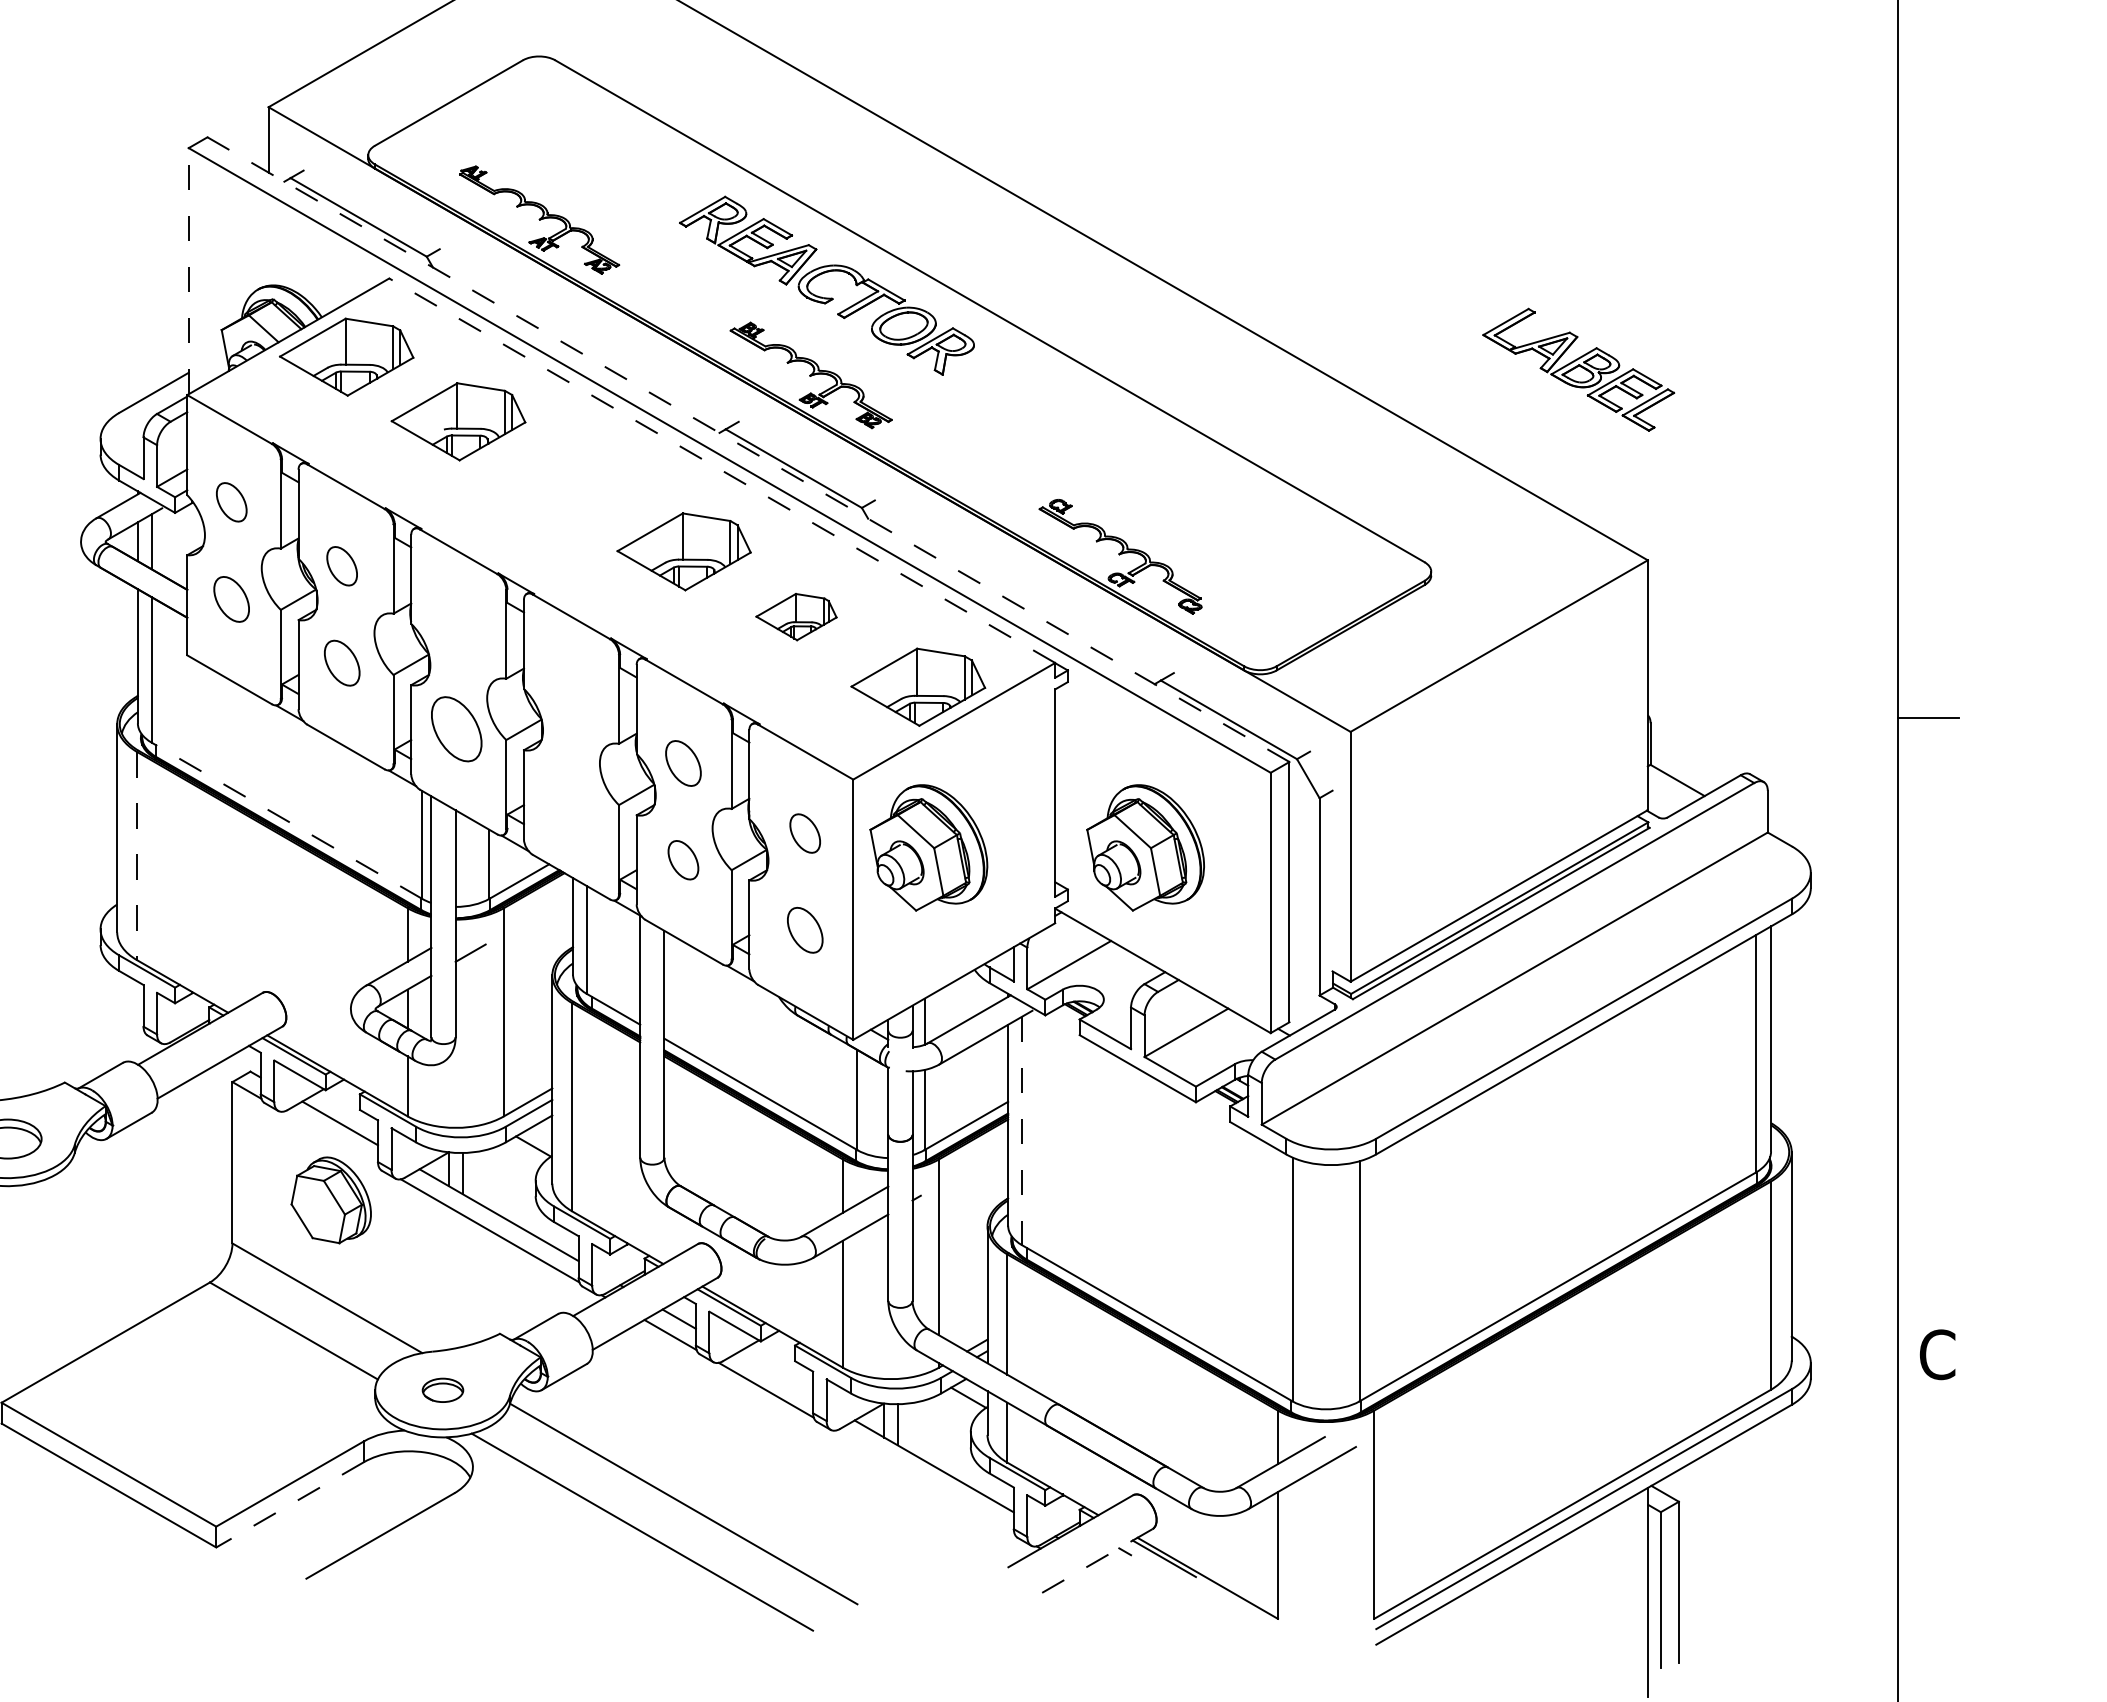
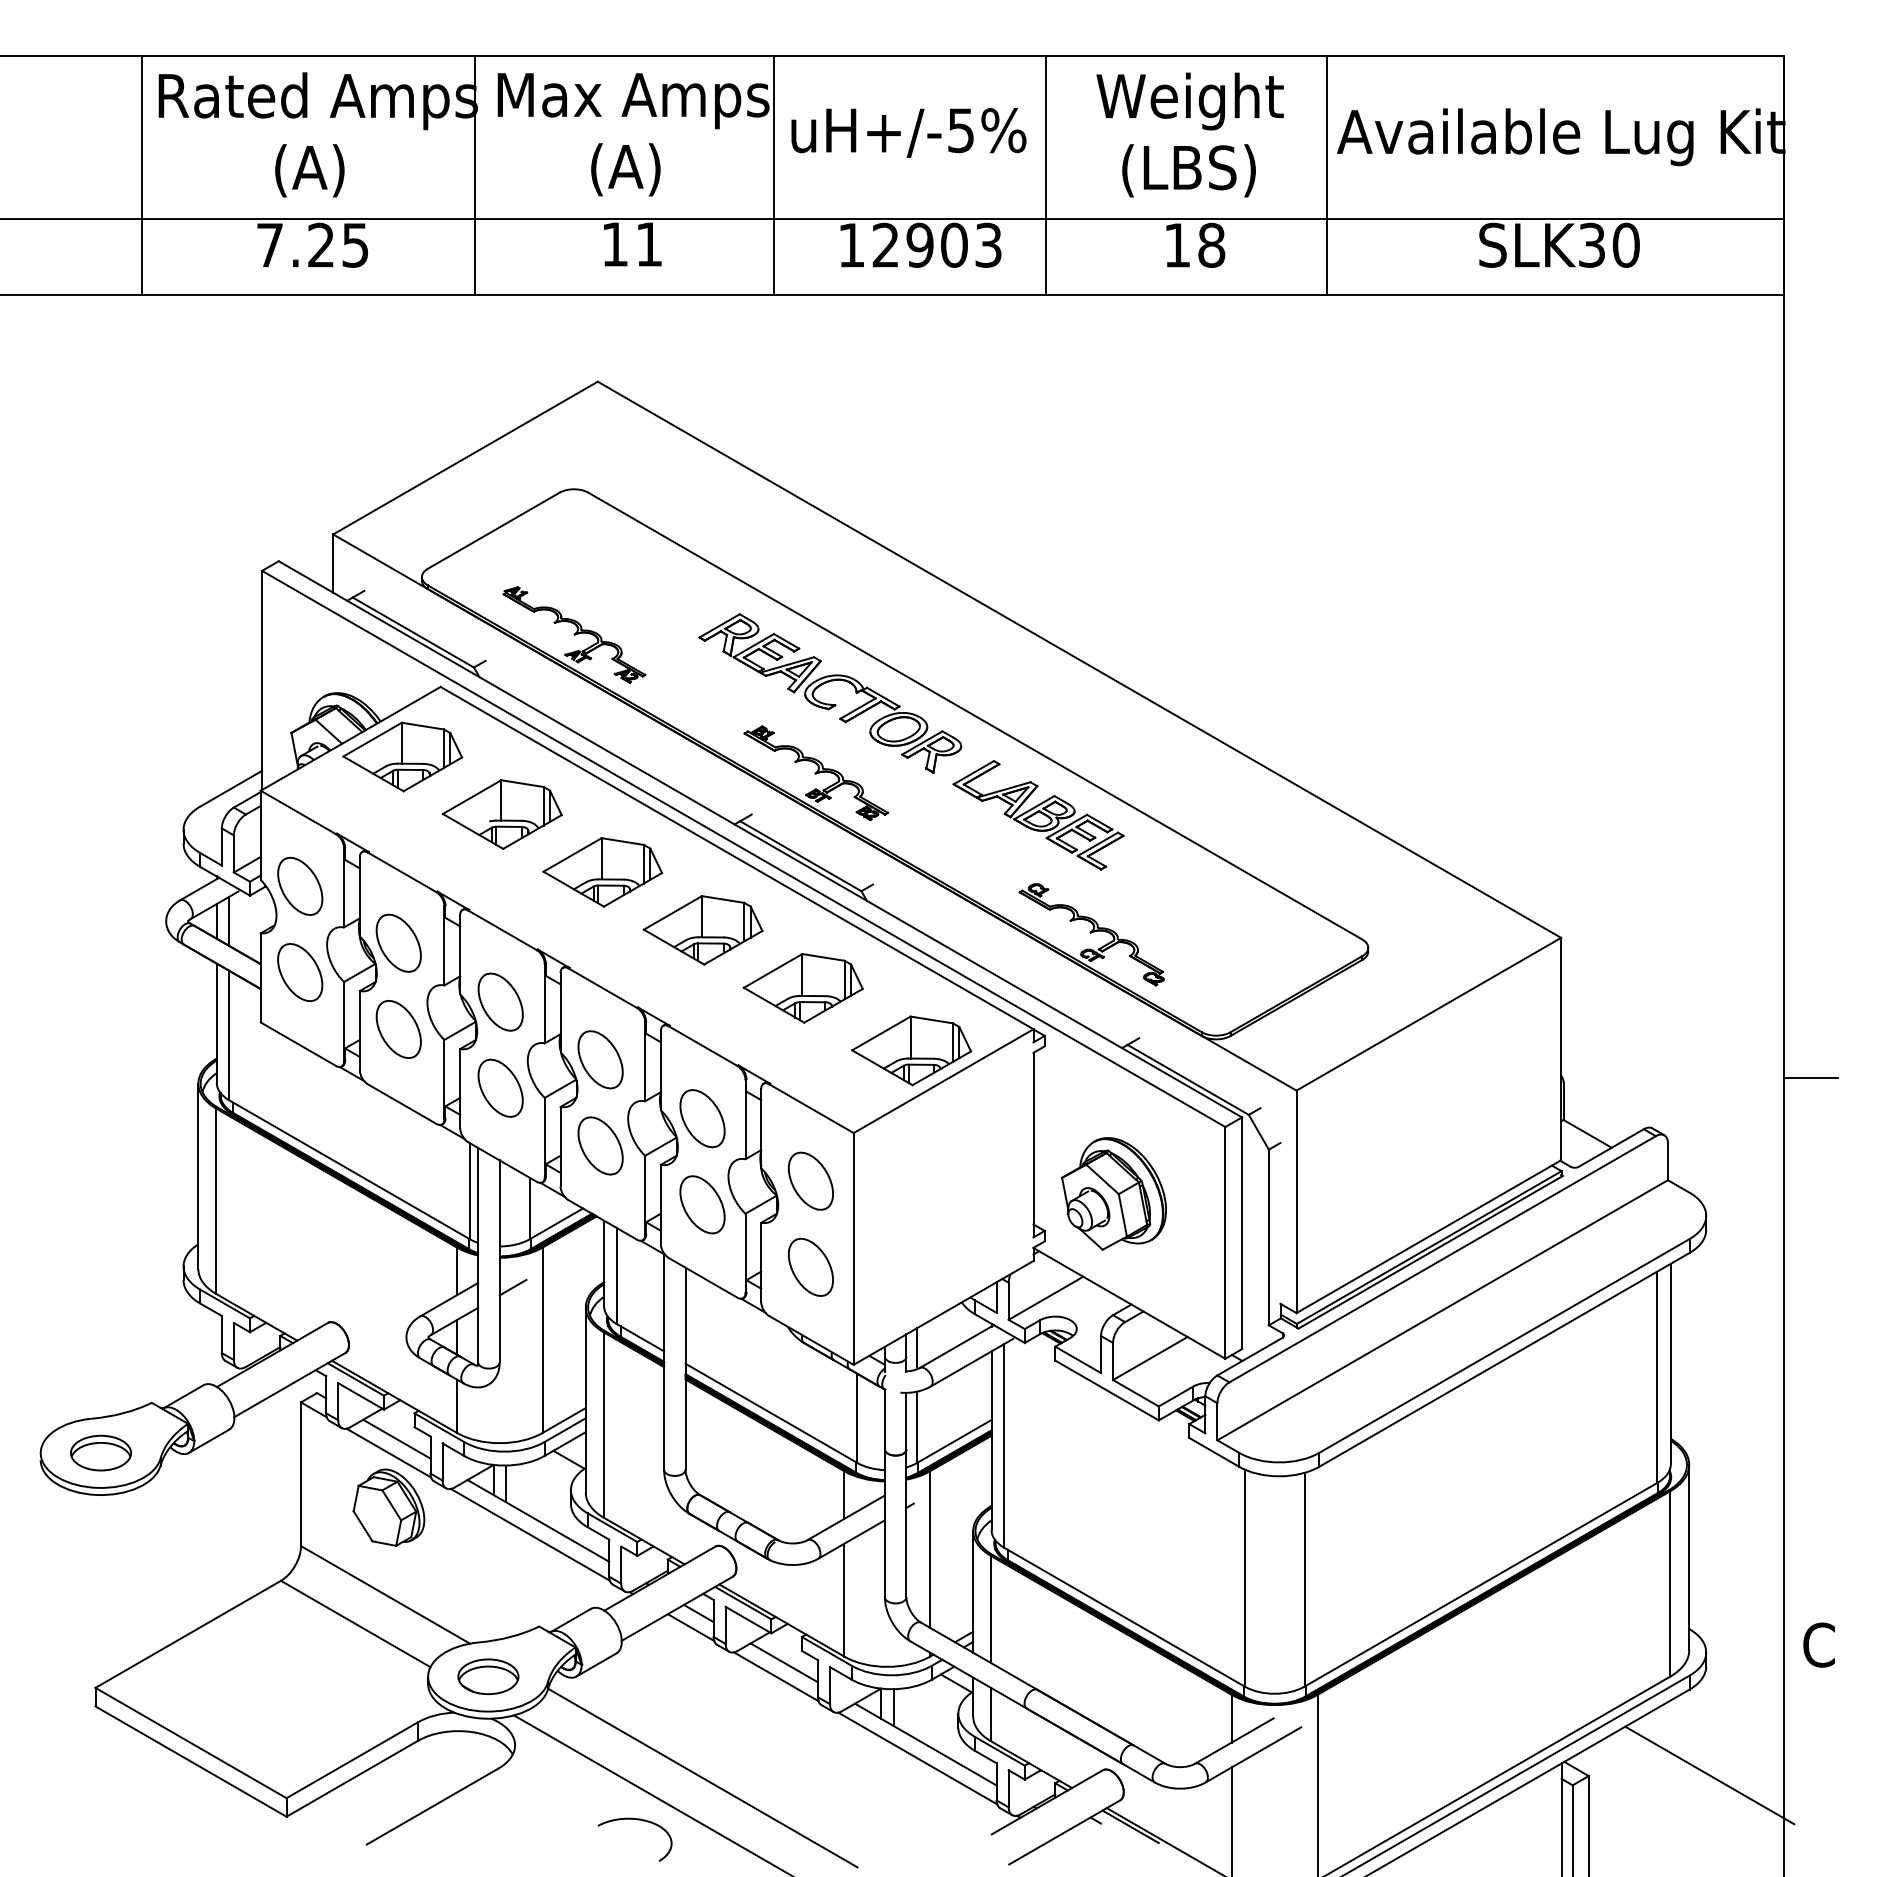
line: (189, 271) -> (262, 680), dashed -> solid
part: (1578, 370) -> (1038, 815), moved
line: (747, 449) -> (759, 839), dashed -> solid
line: (721, 470) -> (736, 857), dashed -> solid
part: (571, 486) -> (602, 872), added
part: (231, 501) -> (300, 885), size x1.67
part: (341, 565) -> (398, 942), size x1.67
part: (231, 599) -> (300, 972), size x1.43
part: (795, 617) -> (802, 988), size x1.67
part: (456, 631) -> (500, 1001), added
part: (341, 663) -> (398, 1029), size x1.43
part: (568, 696) -> (600, 1059), added
part: (683, 763) -> (702, 1118), size x1.43
part: (568, 793) -> (600, 1145), added
line: (286, 820) -> (349, 1169), dashed -> solid
part: (804, 832) -> (810, 1180), size x1.67
part: (928, 847) -> (920, 1193), removed
line: (137, 856) -> (216, 1201), dashed -> solid
part: (683, 859) -> (702, 1204), size x1.67
part: (804, 929) -> (810, 1266), size x1.43
line: (1021, 1130) -> (1003, 1445), dashed -> solid
line: (330, 1138) -> (388, 1452), added
line: (774, 1374) -> (783, 1662), added
part: (443, 1389) -> (488, 1676), size x1.67
line: (924, 1482) -> (917, 1758), added
line: (1814, 1501) -> (1709, 1775), added
line: (289, 1504) -> (351, 1778), dashed -> solid
curve: (610, 1551) -> (637, 1820), added
line: (1090, 1565) -> (1064, 1832), dashed -> solid

